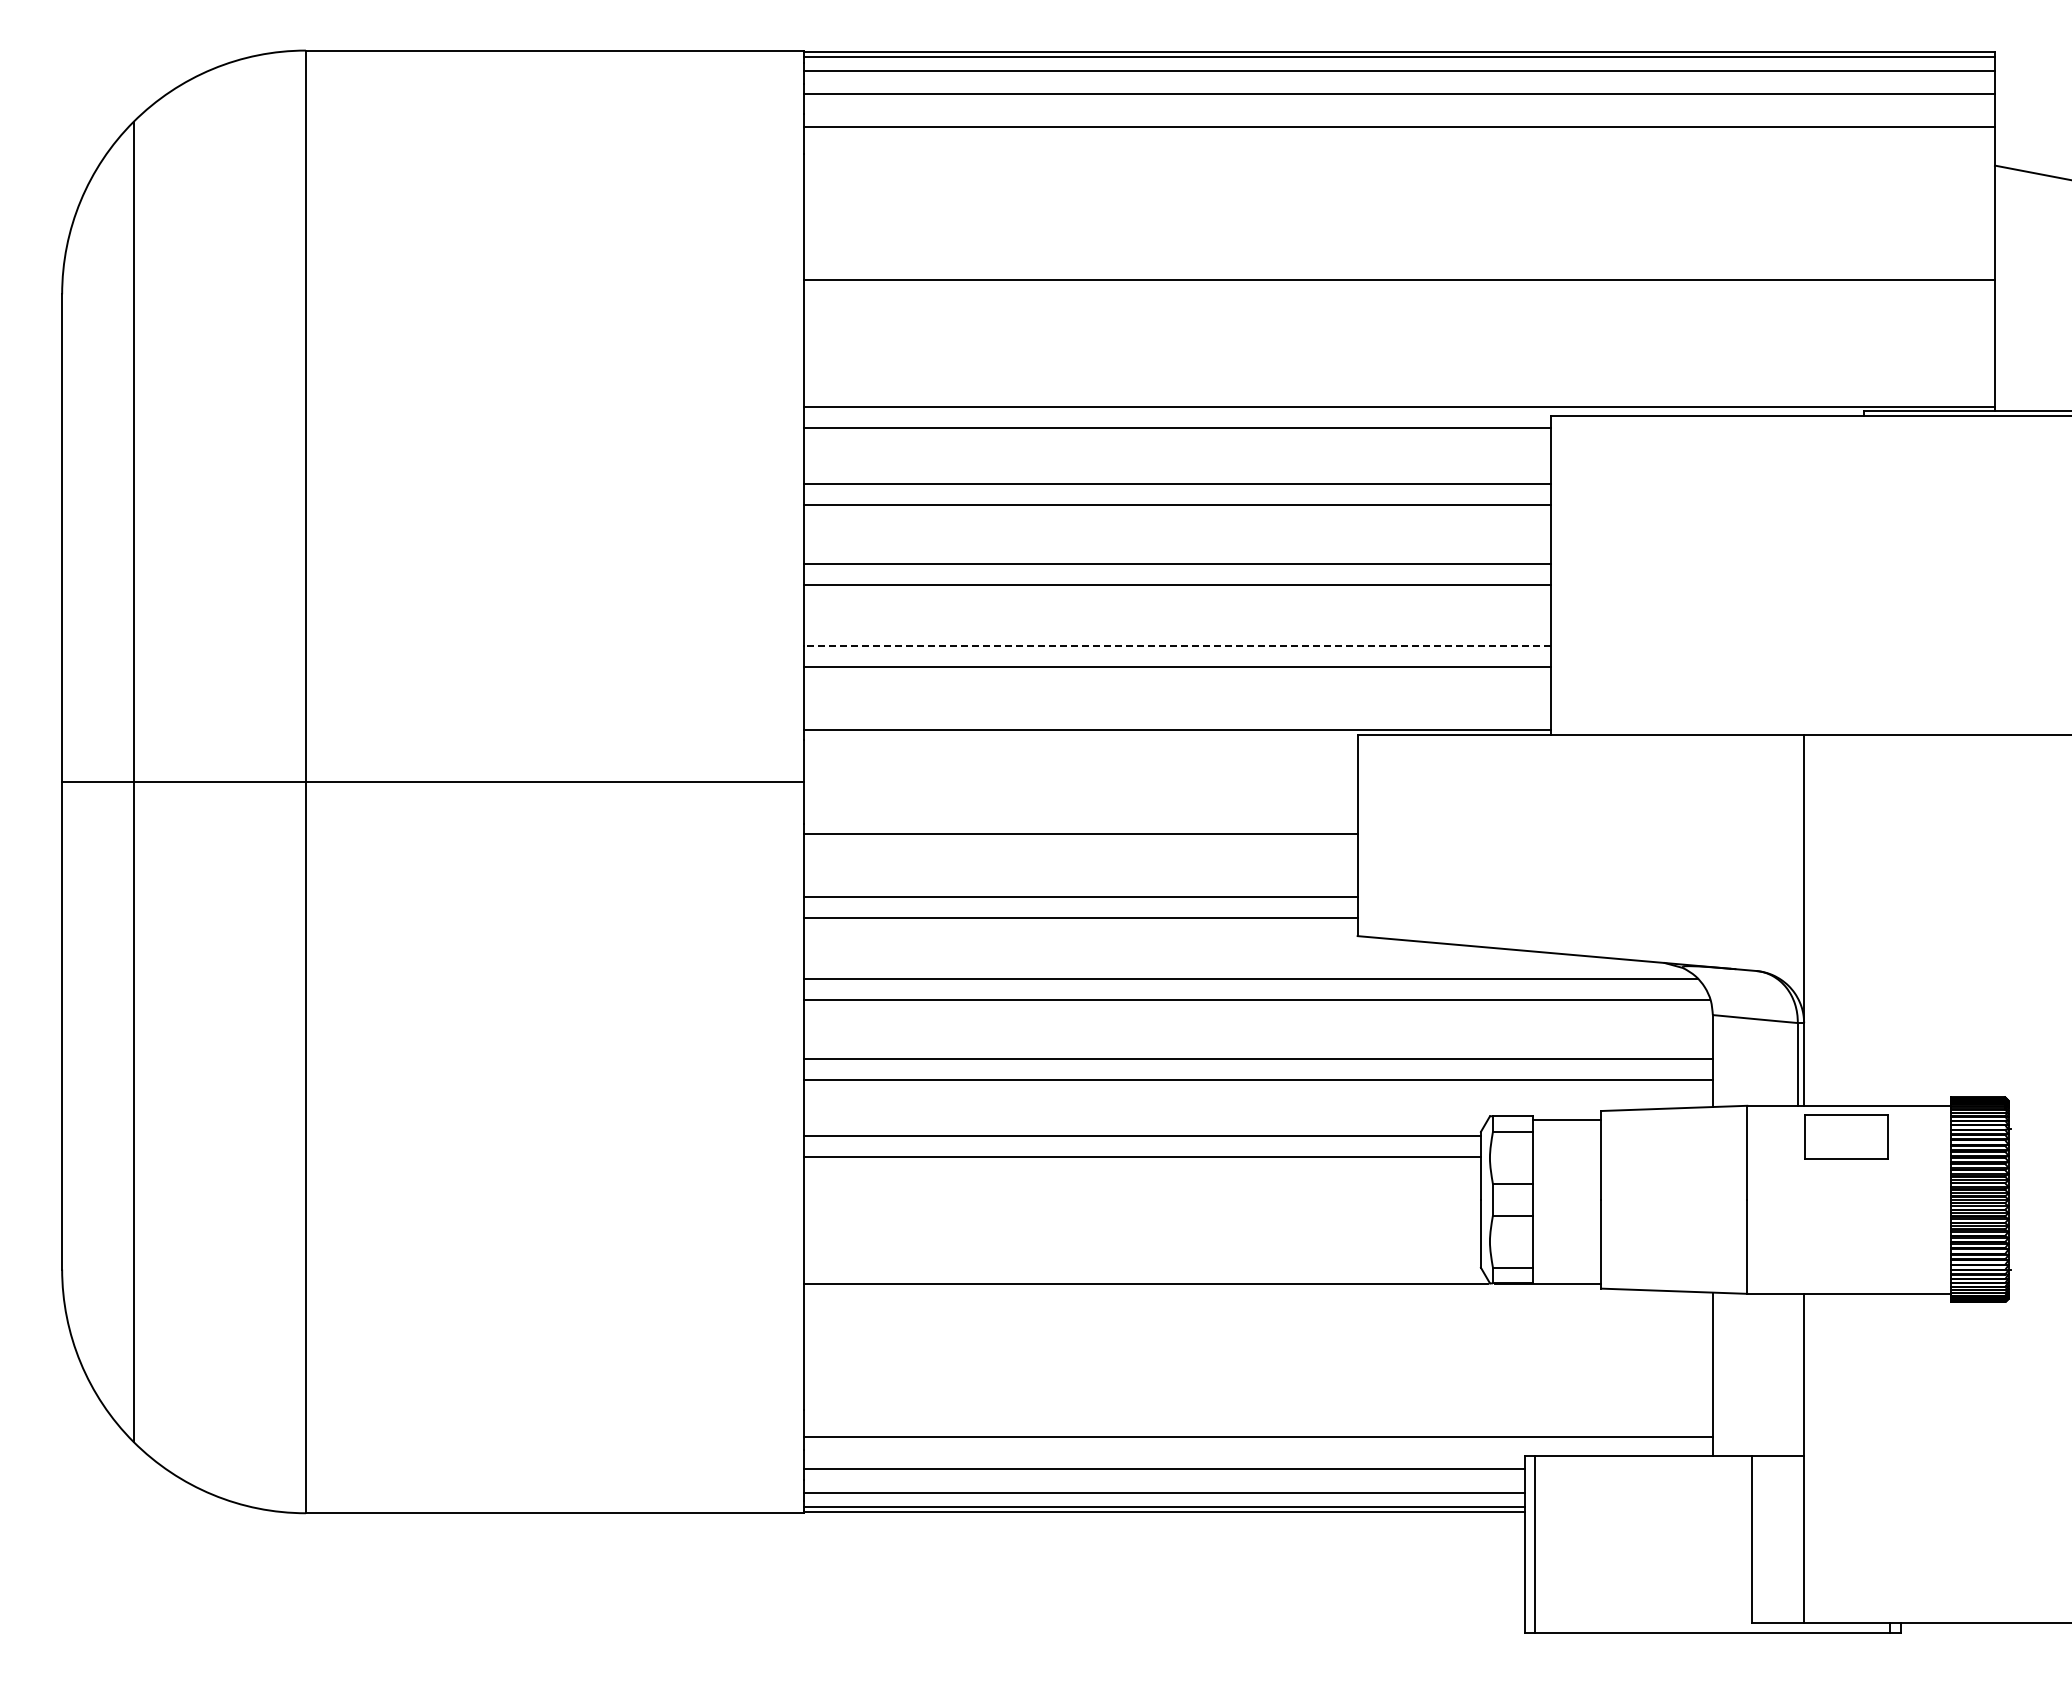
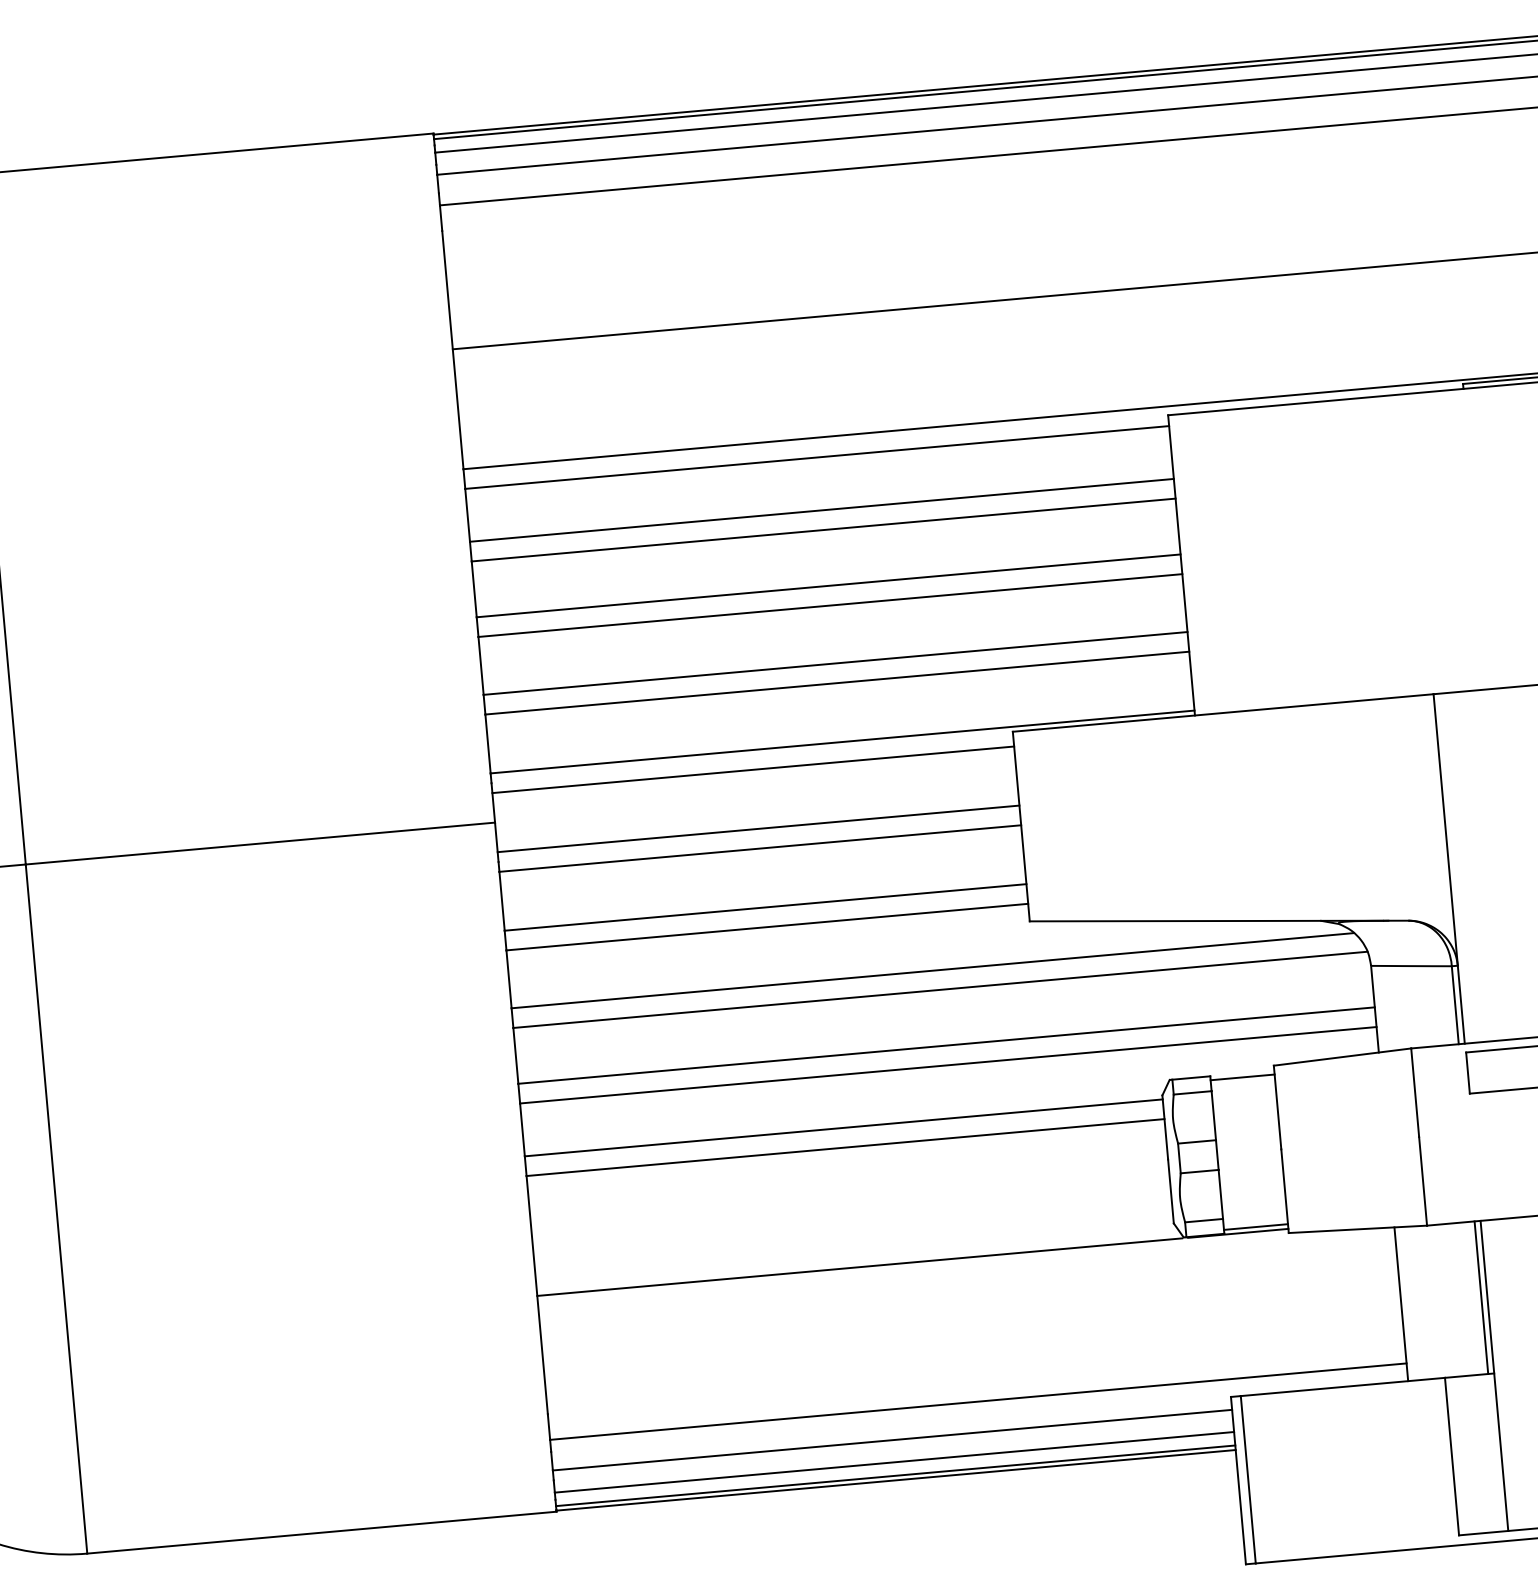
line: (1176, 646) -> (834, 663), dashed -> solid
line: (1080, 750) -> (753, 769), added
line: (1080, 813) -> (758, 829), added
line: (1567, 1279) -> (1256, 1227), added
line: (1797, 1374) -> (1481, 1297), added

